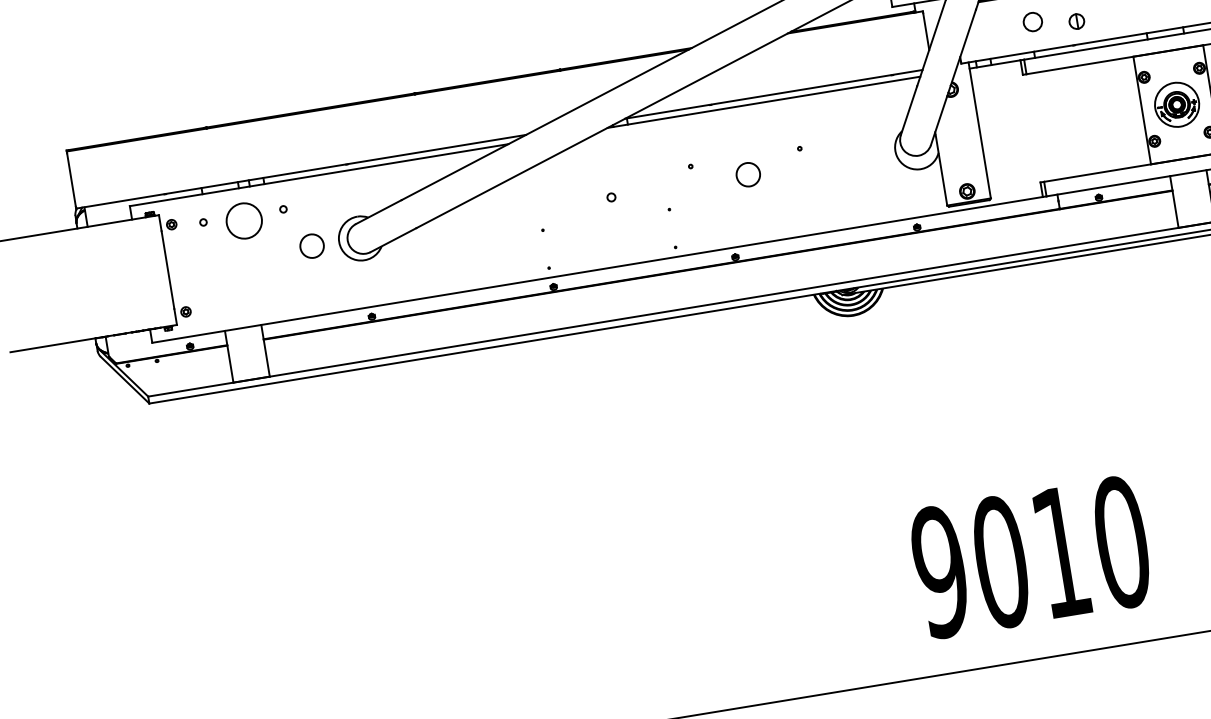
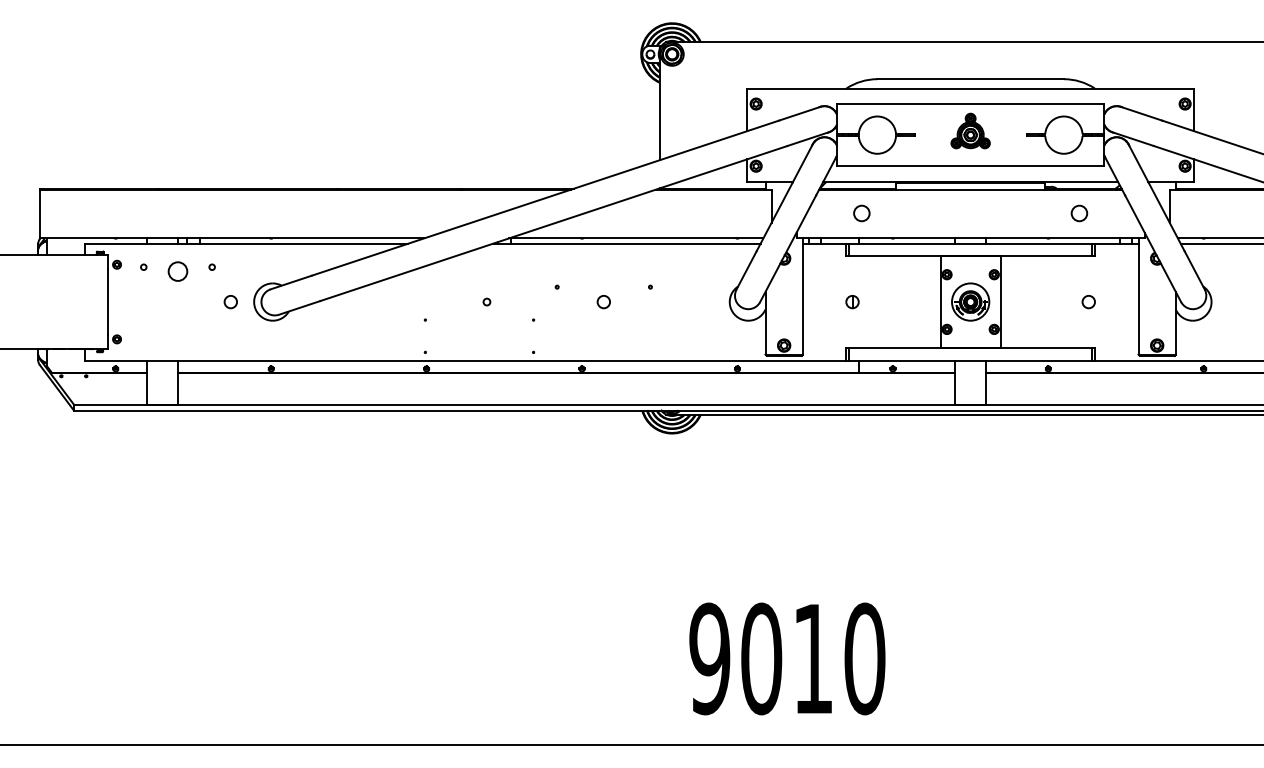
part: (1076, 22) -> (852, 302), moved
circle: (747, 175) -> (603, 302), size x0.62
circle: (243, 220) -> (177, 271), size x0.62
circle: (311, 247) -> (230, 302), size x0.62

